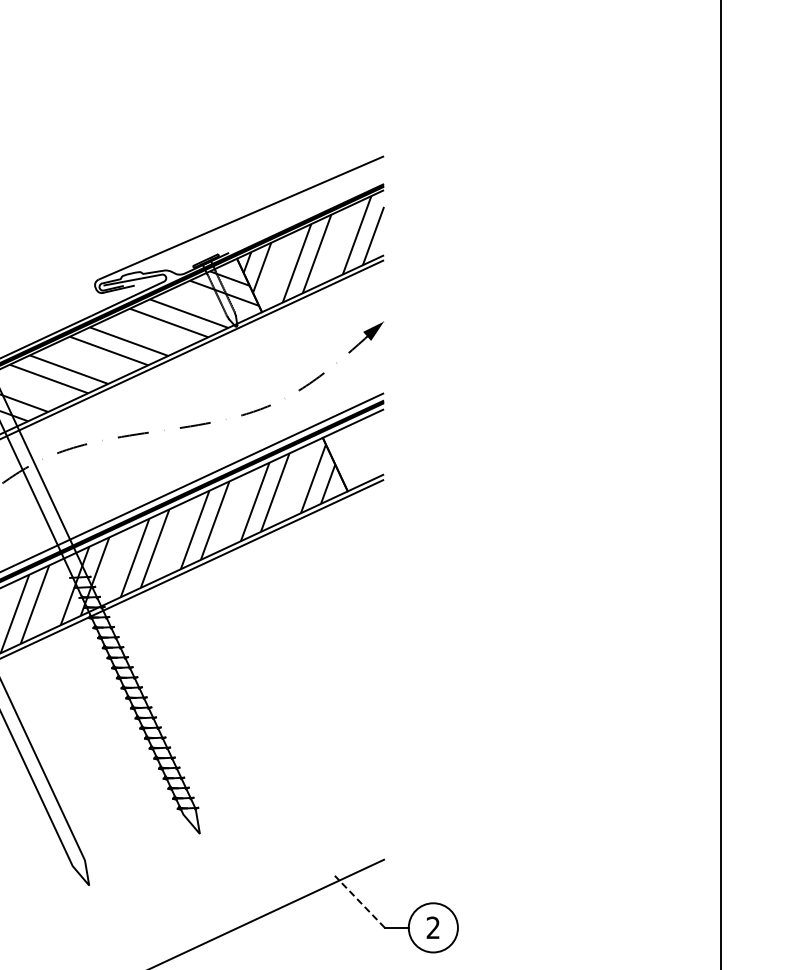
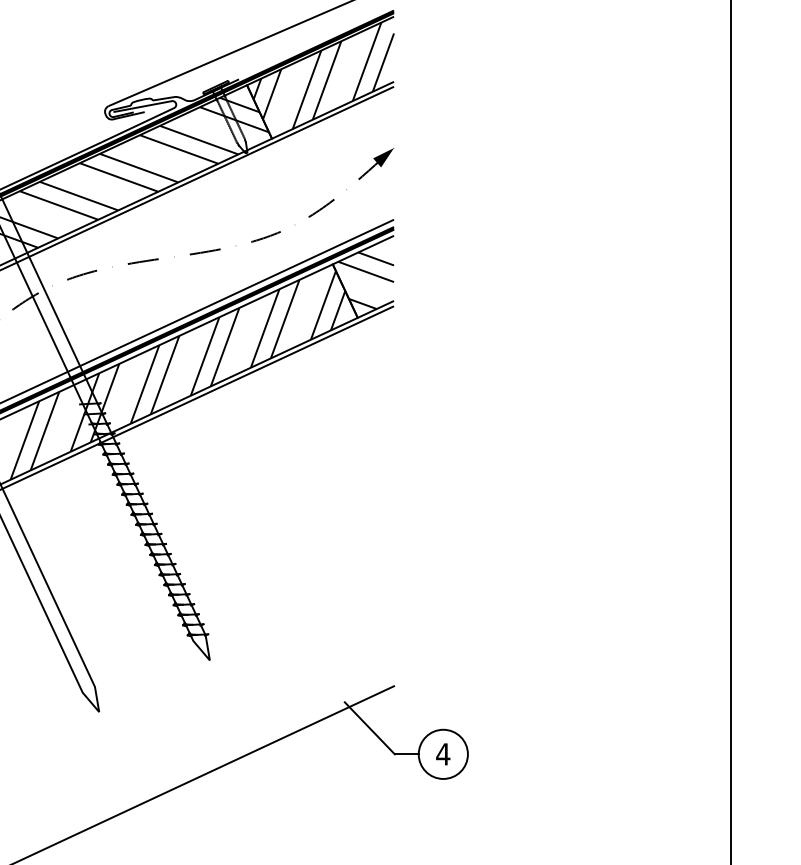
hatch: (356, 453) -> (366, 279), added
line: (359, 901) -> (369, 727), dashed -> solid
text: (433, 927) -> (443, 753), 2 -> 4

